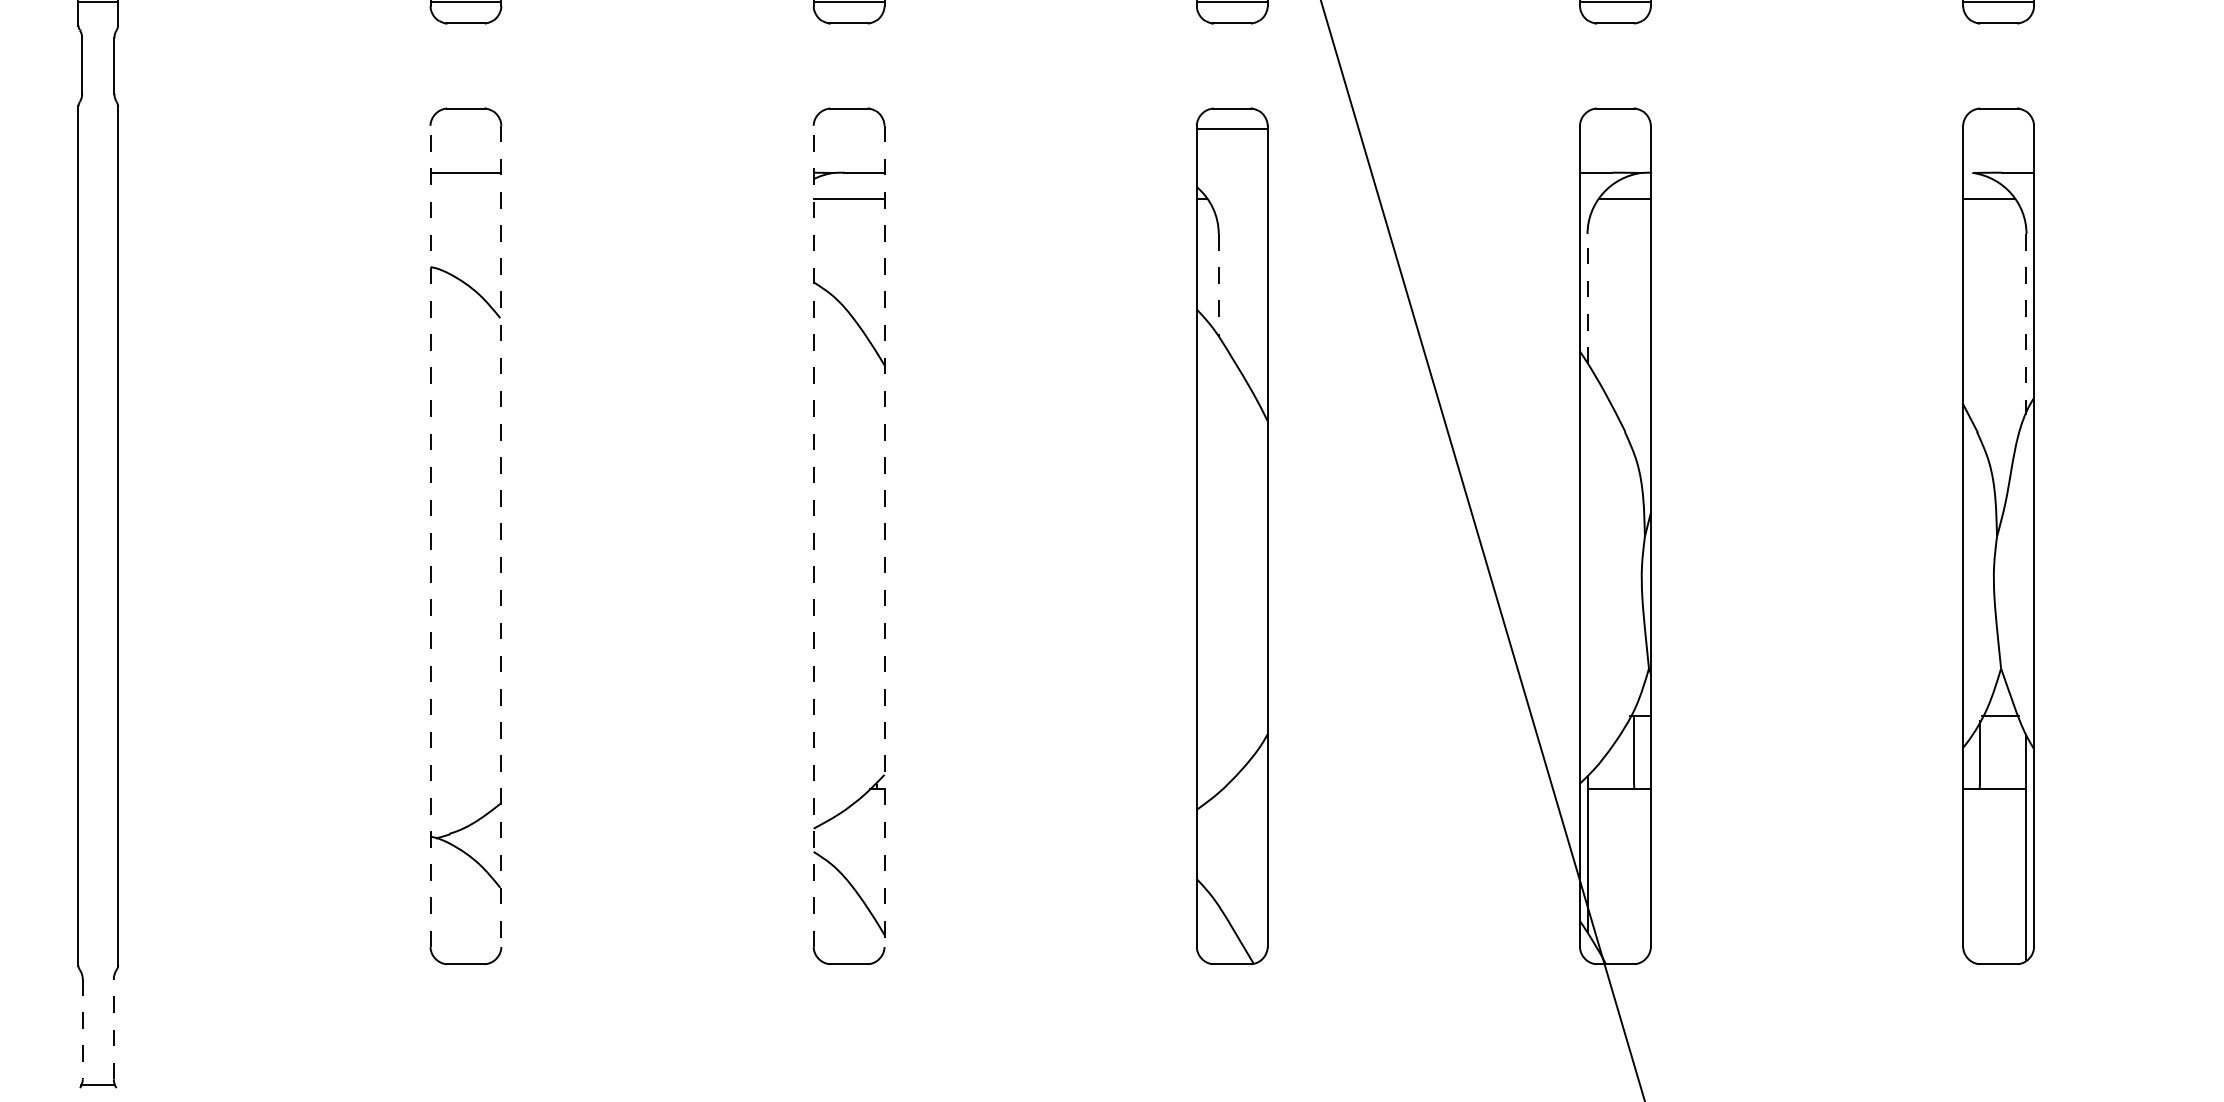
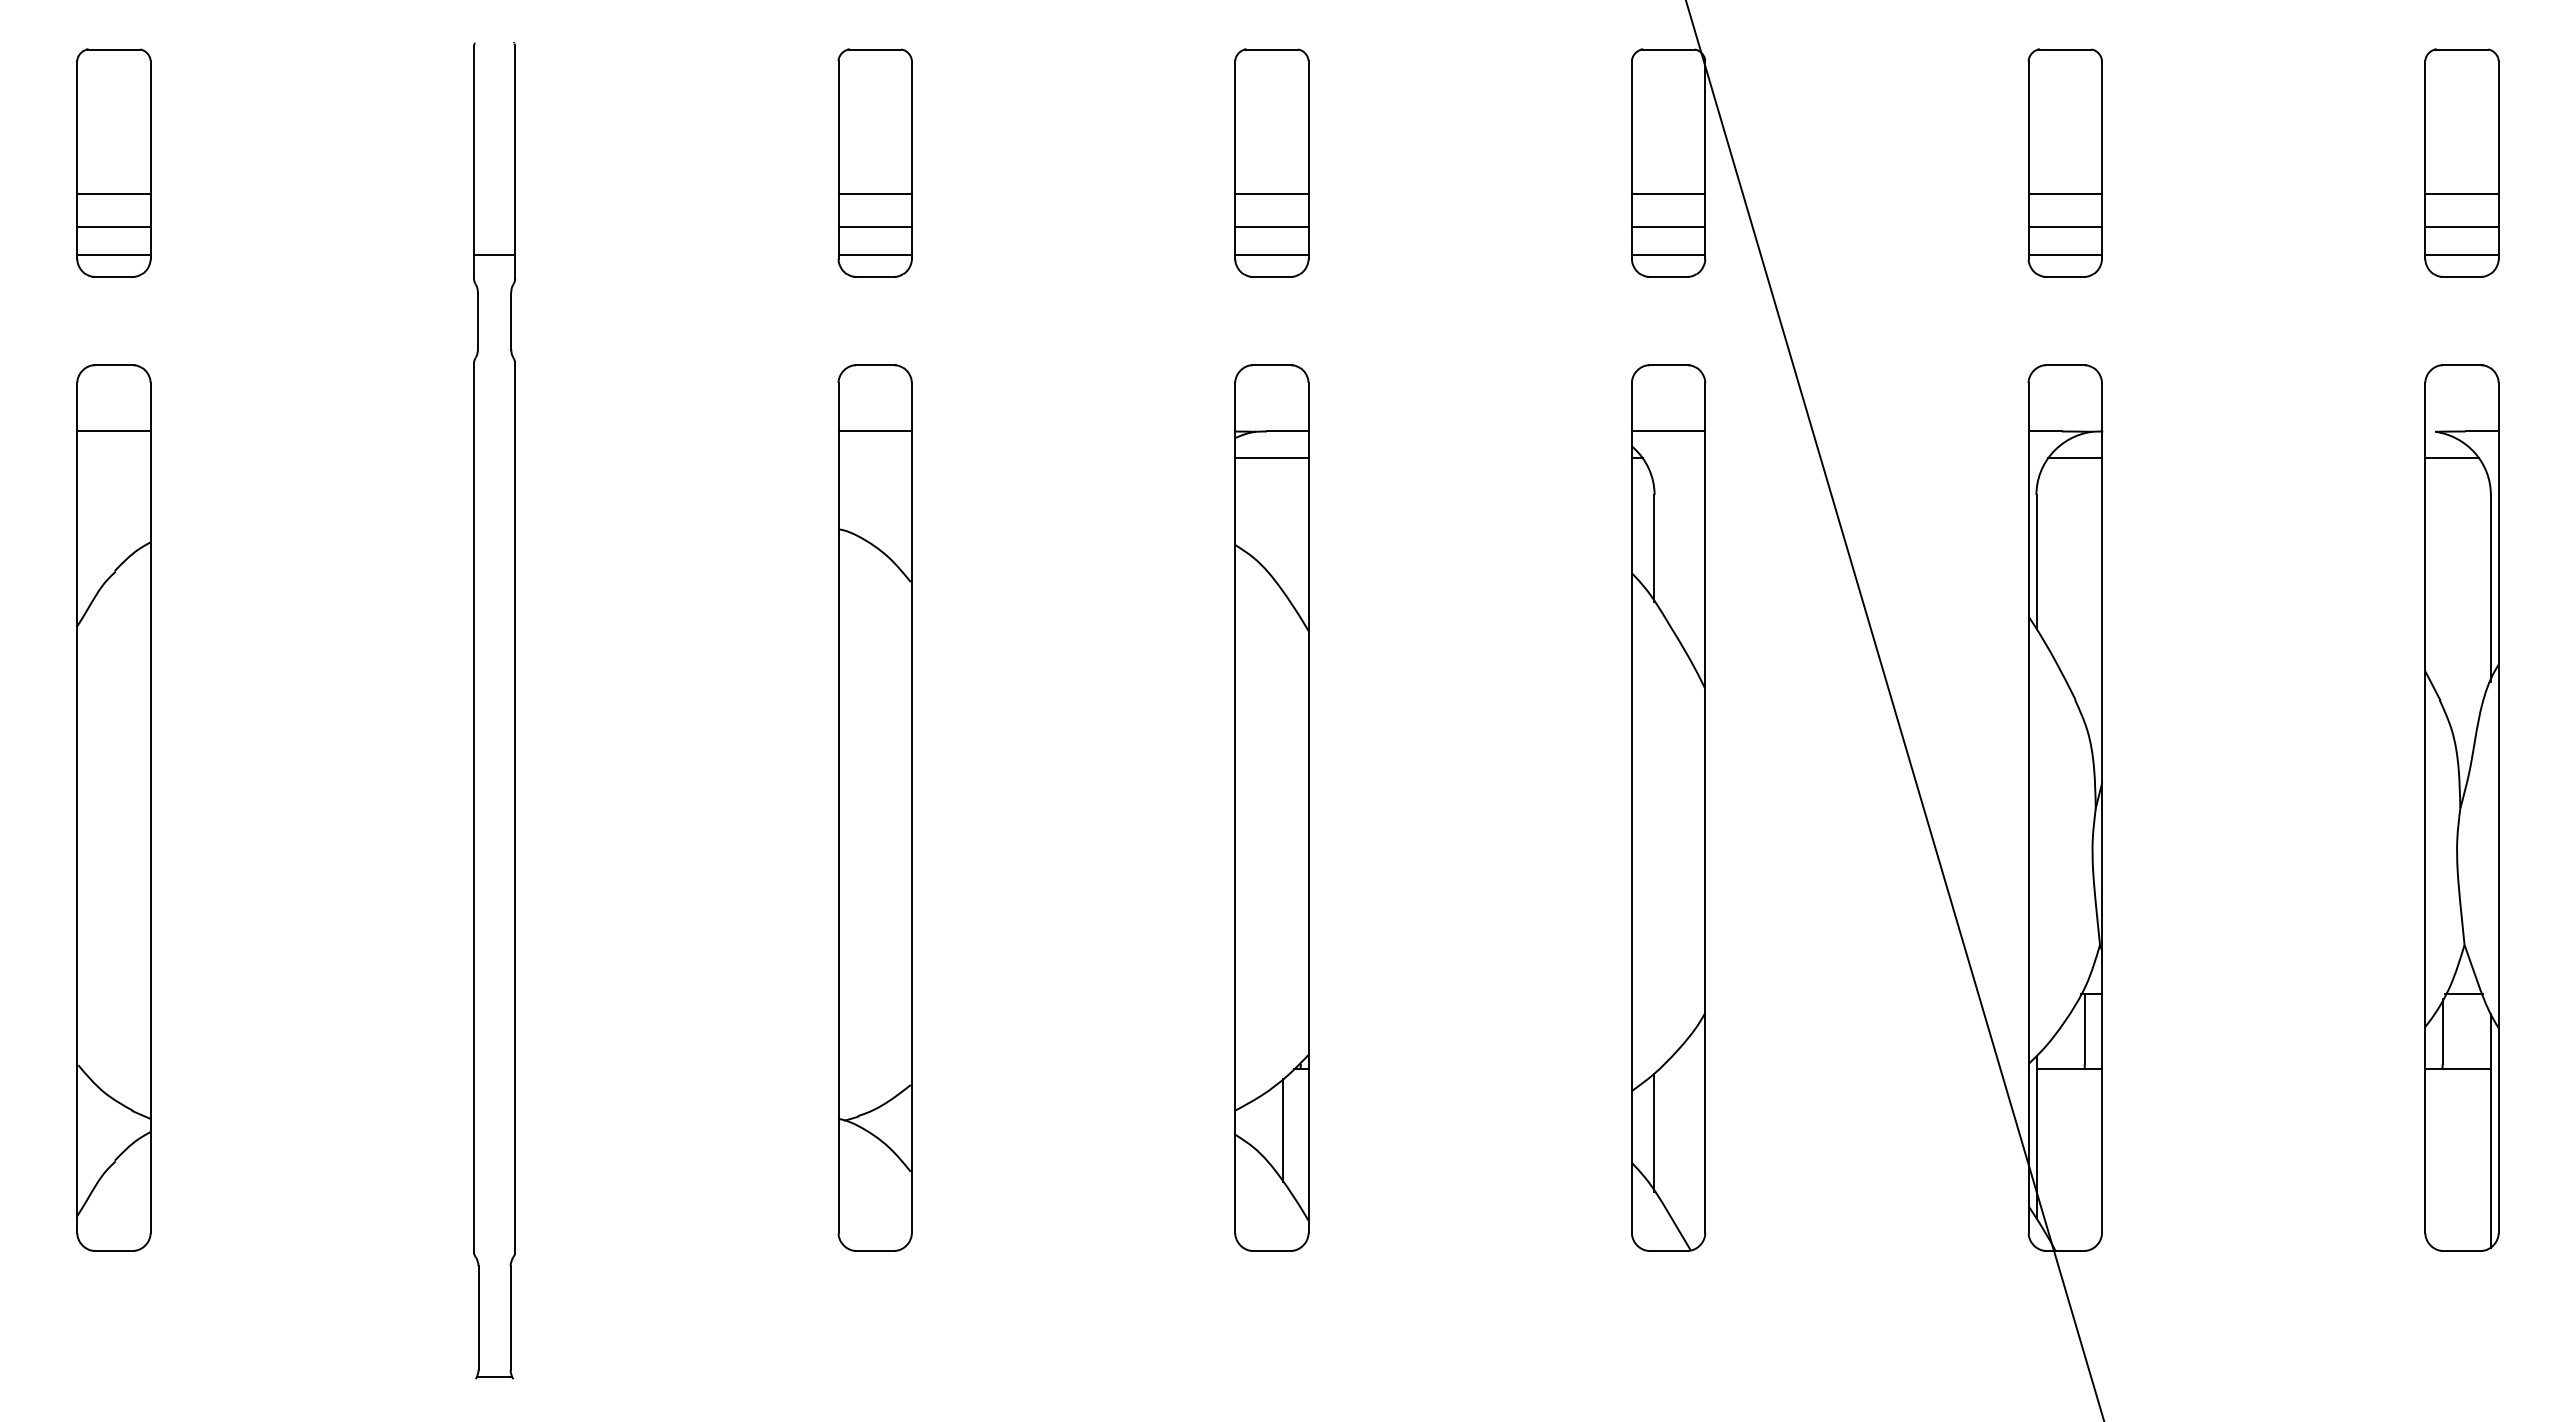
line: (1232, 129) -> (1668, 431), moved
line: (1218, 286) -> (1654, 549), dashed -> solid
line: (1587, 298) -> (2036, 561), dashed -> solid
line: (2026, 324) -> (2490, 588), dashed -> solid
line: (430, 535) -> (838, 807), dashed -> solid
line: (813, 535) -> (1235, 807), dashed -> solid
line: (500, 536) -> (911, 808), dashed -> solid
line: (884, 536) -> (1308, 808), dashed -> solid
line: (860, 846) -> (1283, 1129), added
line: (1218, 849) -> (1654, 1132), added
line: (82, 1029) -> (478, 1318), dashed -> solid
line: (113, 1029) -> (510, 1318), dashed -> solid

